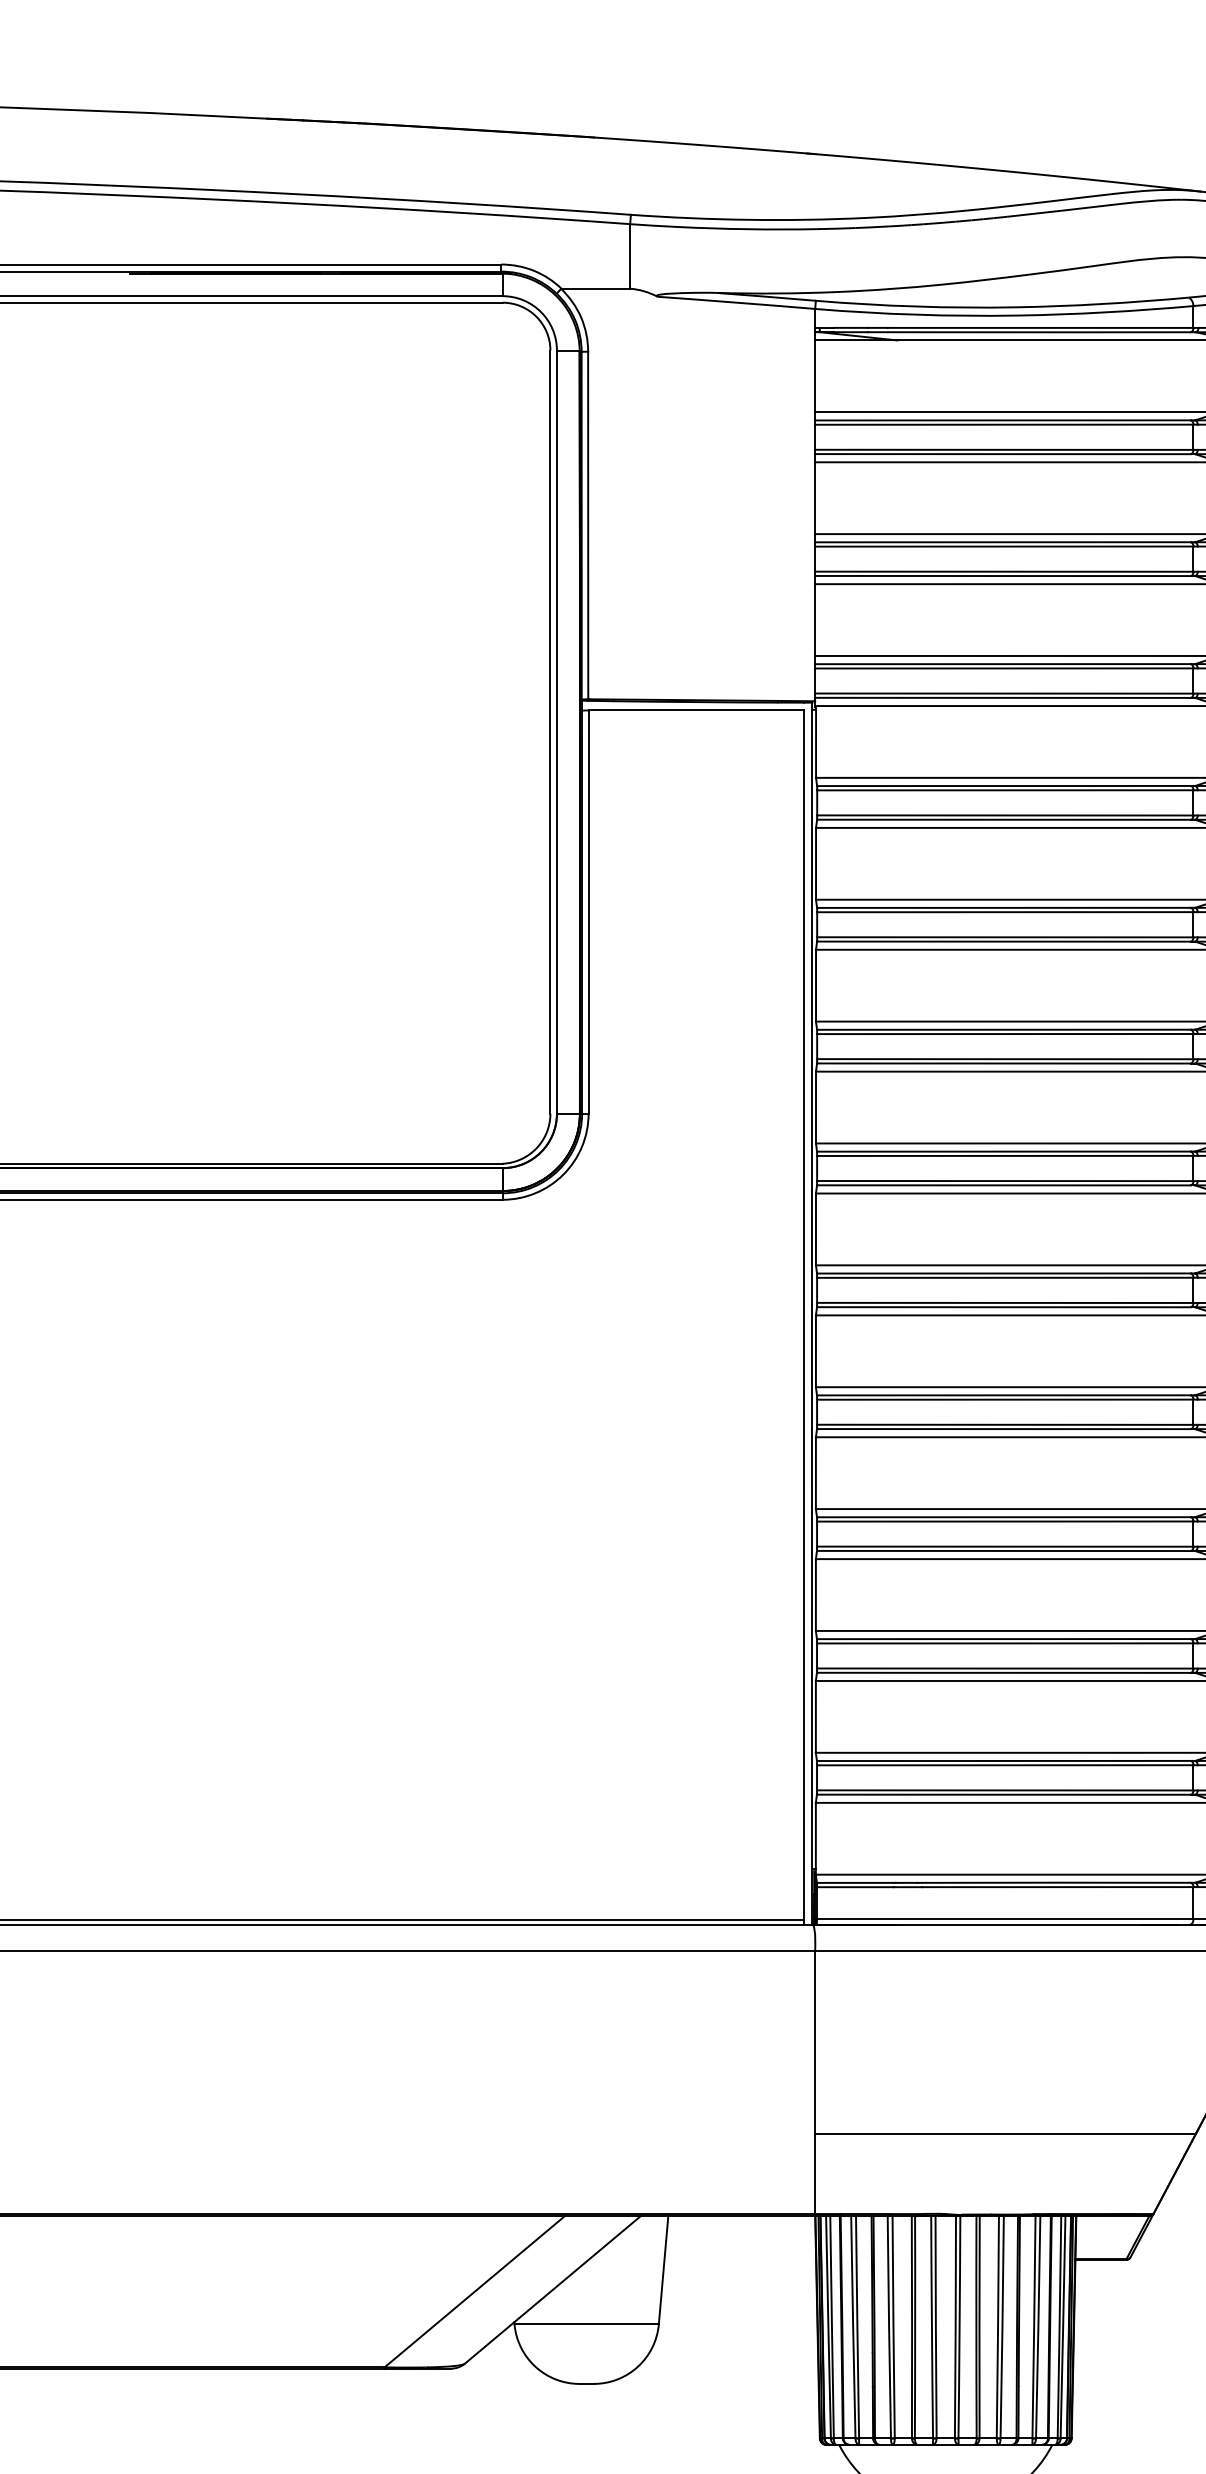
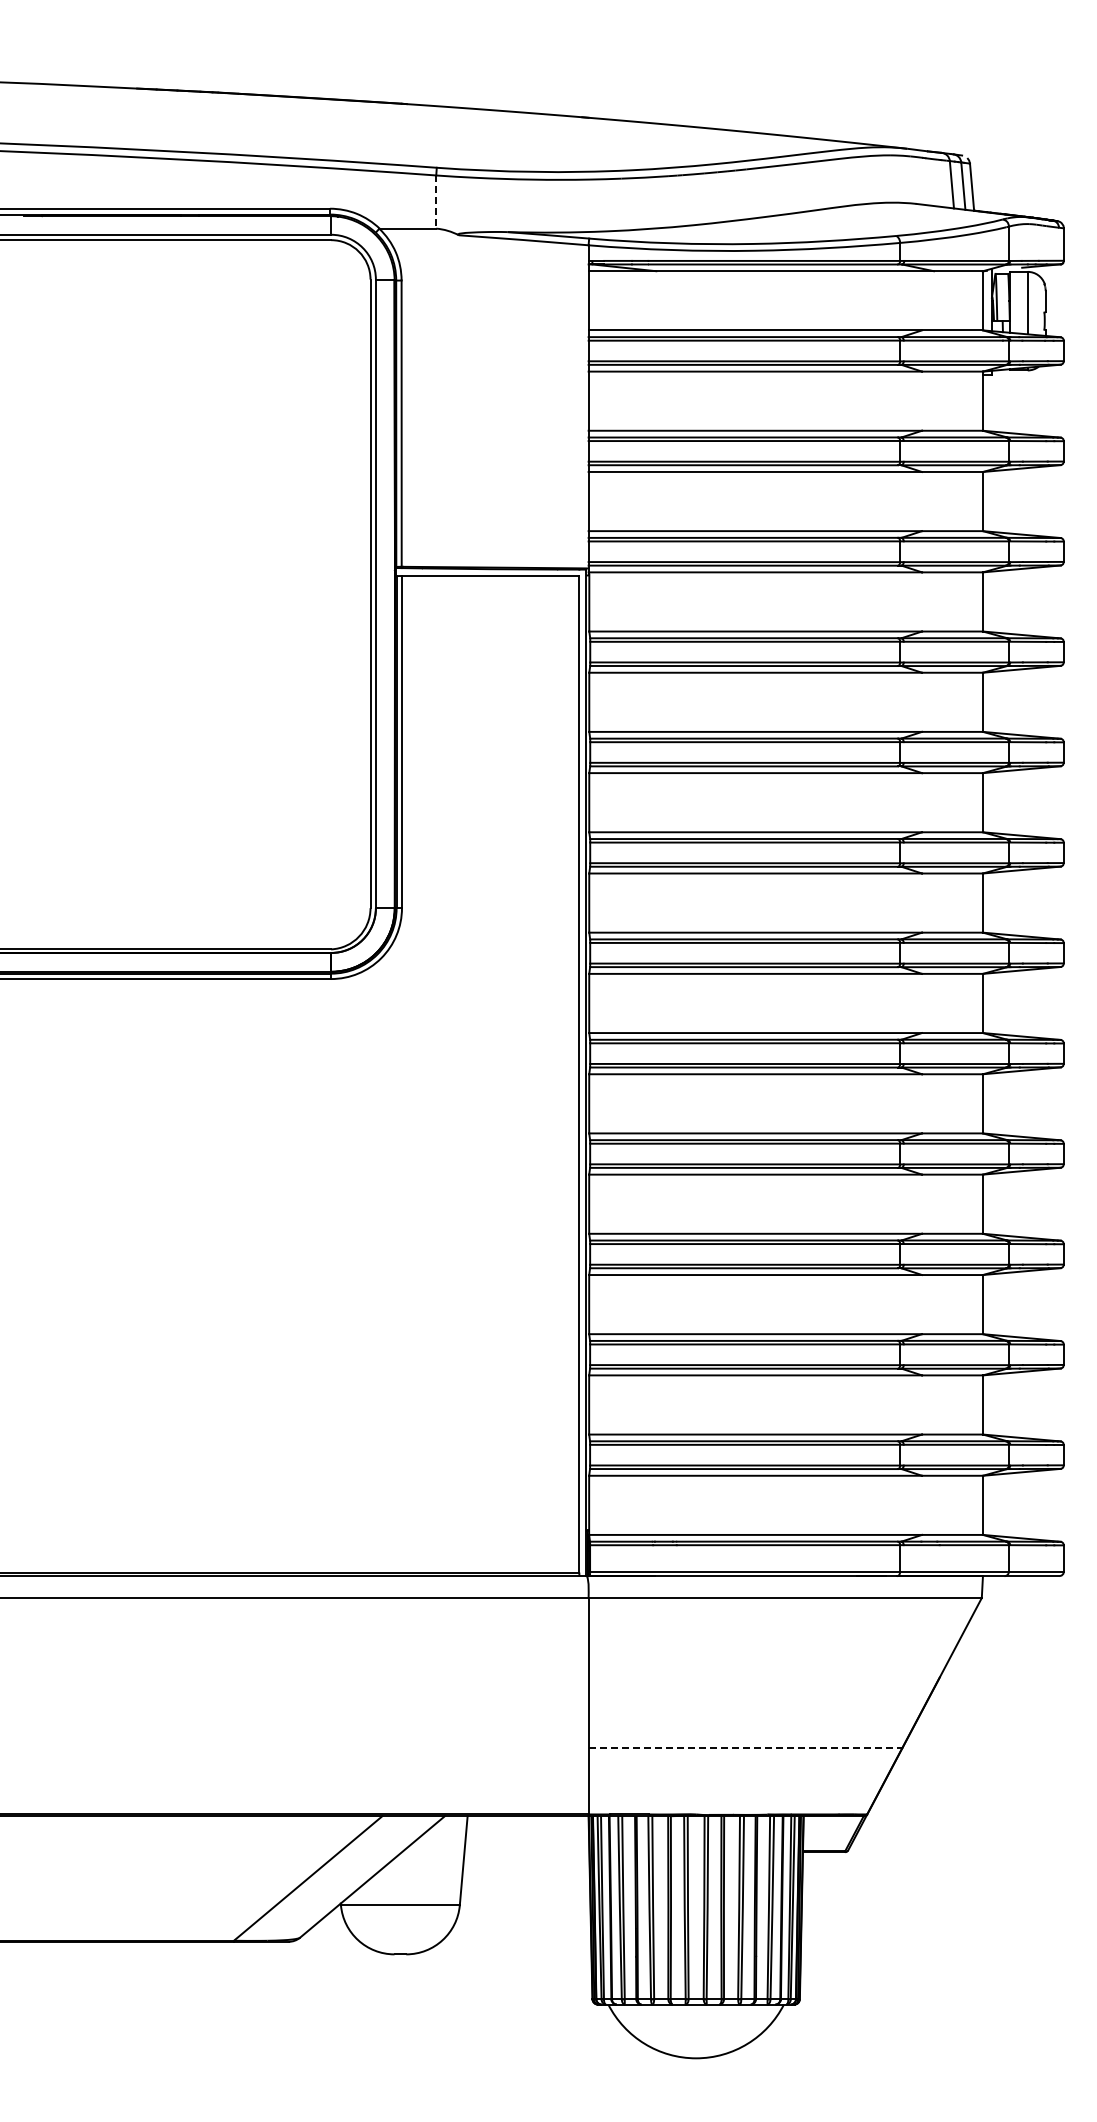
line: (630, 256) -> (436, 202), solid -> dashed
line: (1005, 2133) -> (745, 1748), solid -> dashed

